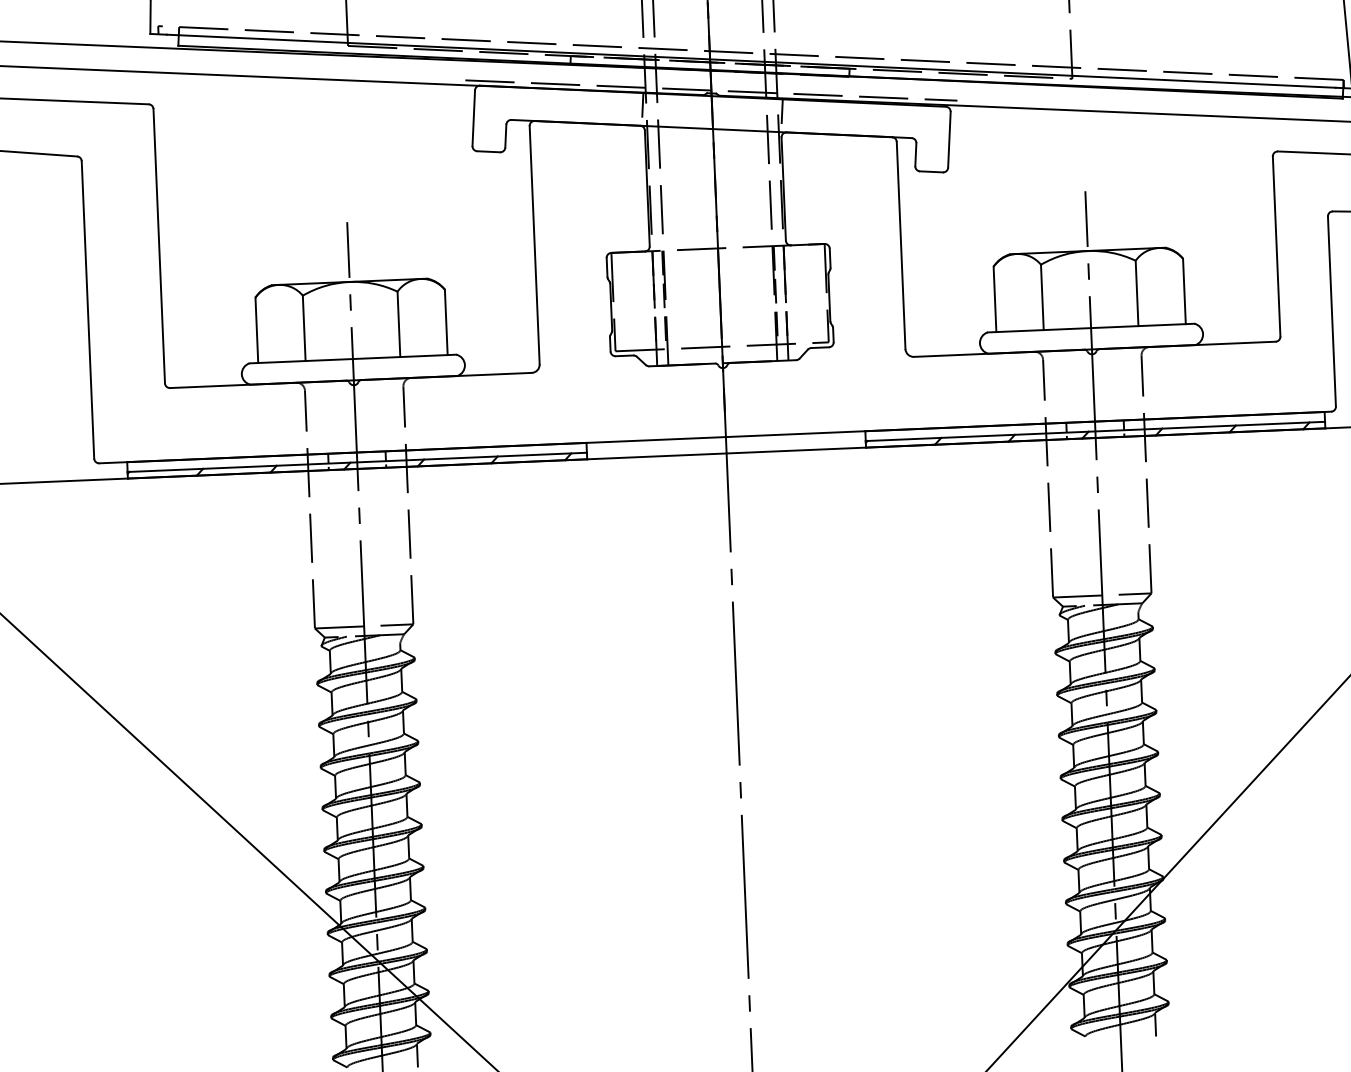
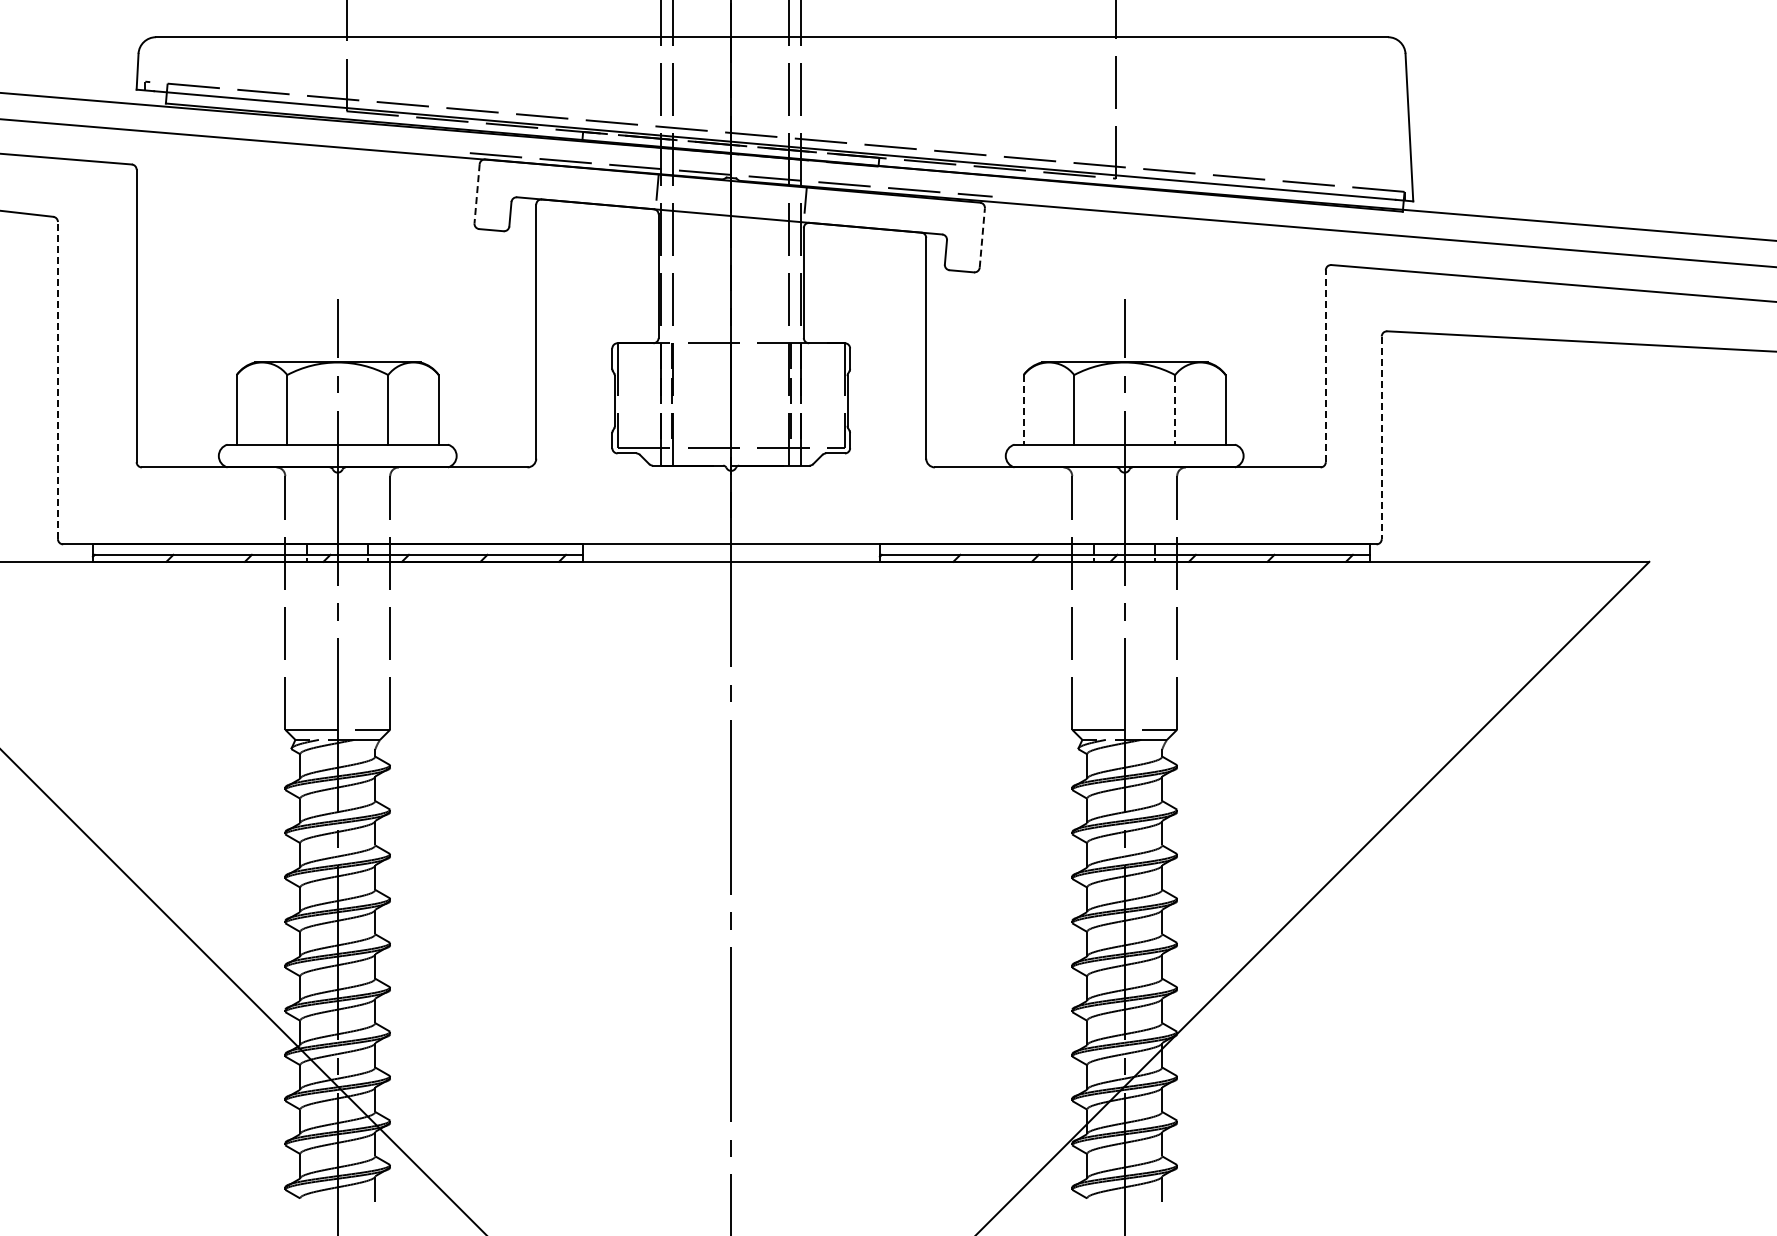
line: (474, 117) -> (477, 193), solid -> dashed
line: (949, 140) -> (982, 238), solid -> dashed
line: (1276, 246) -> (1325, 366), solid -> dashed
line: (1137, 293) -> (1175, 409), solid -> dashed
line: (994, 299) -> (1023, 409), solid -> dashed
line: (87, 309) -> (57, 380), solid -> dashed
line: (1331, 312) -> (1381, 438), solid -> dashed

